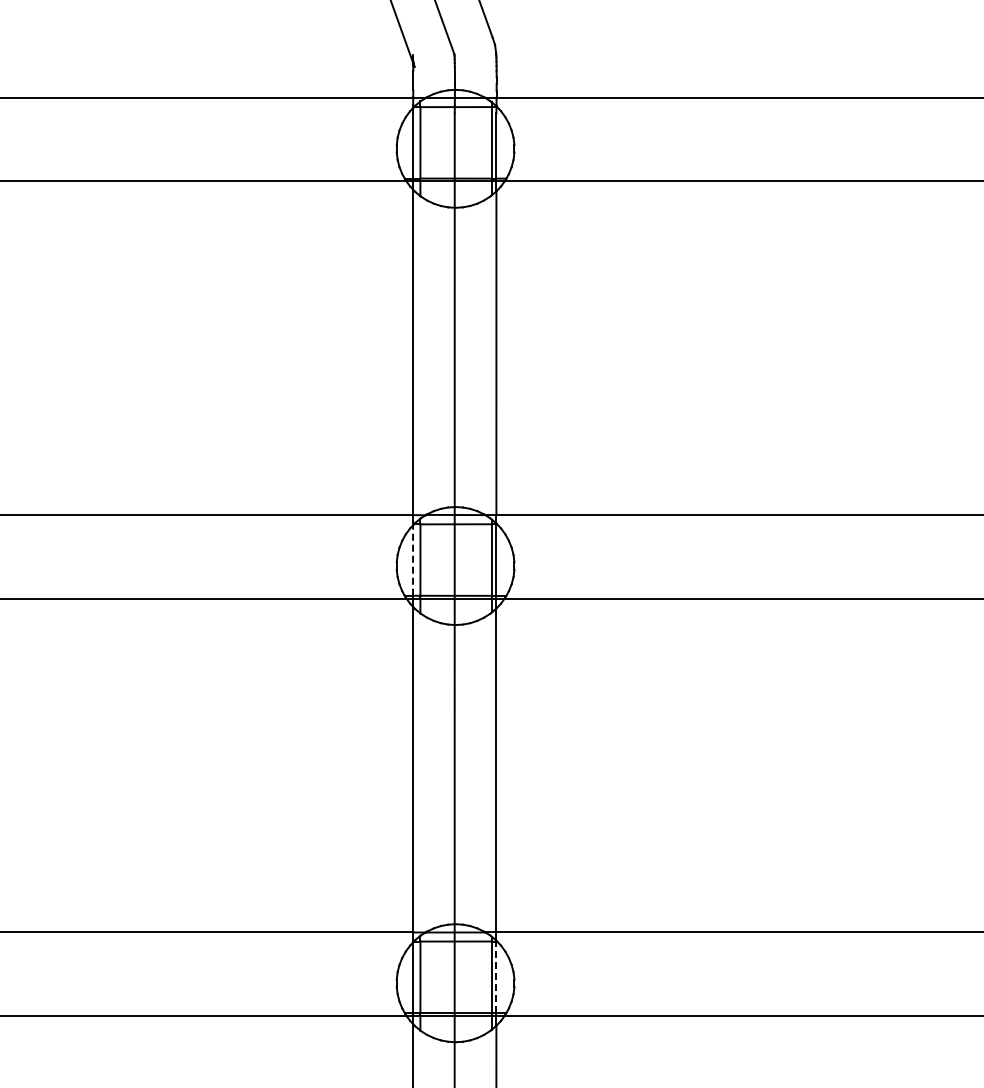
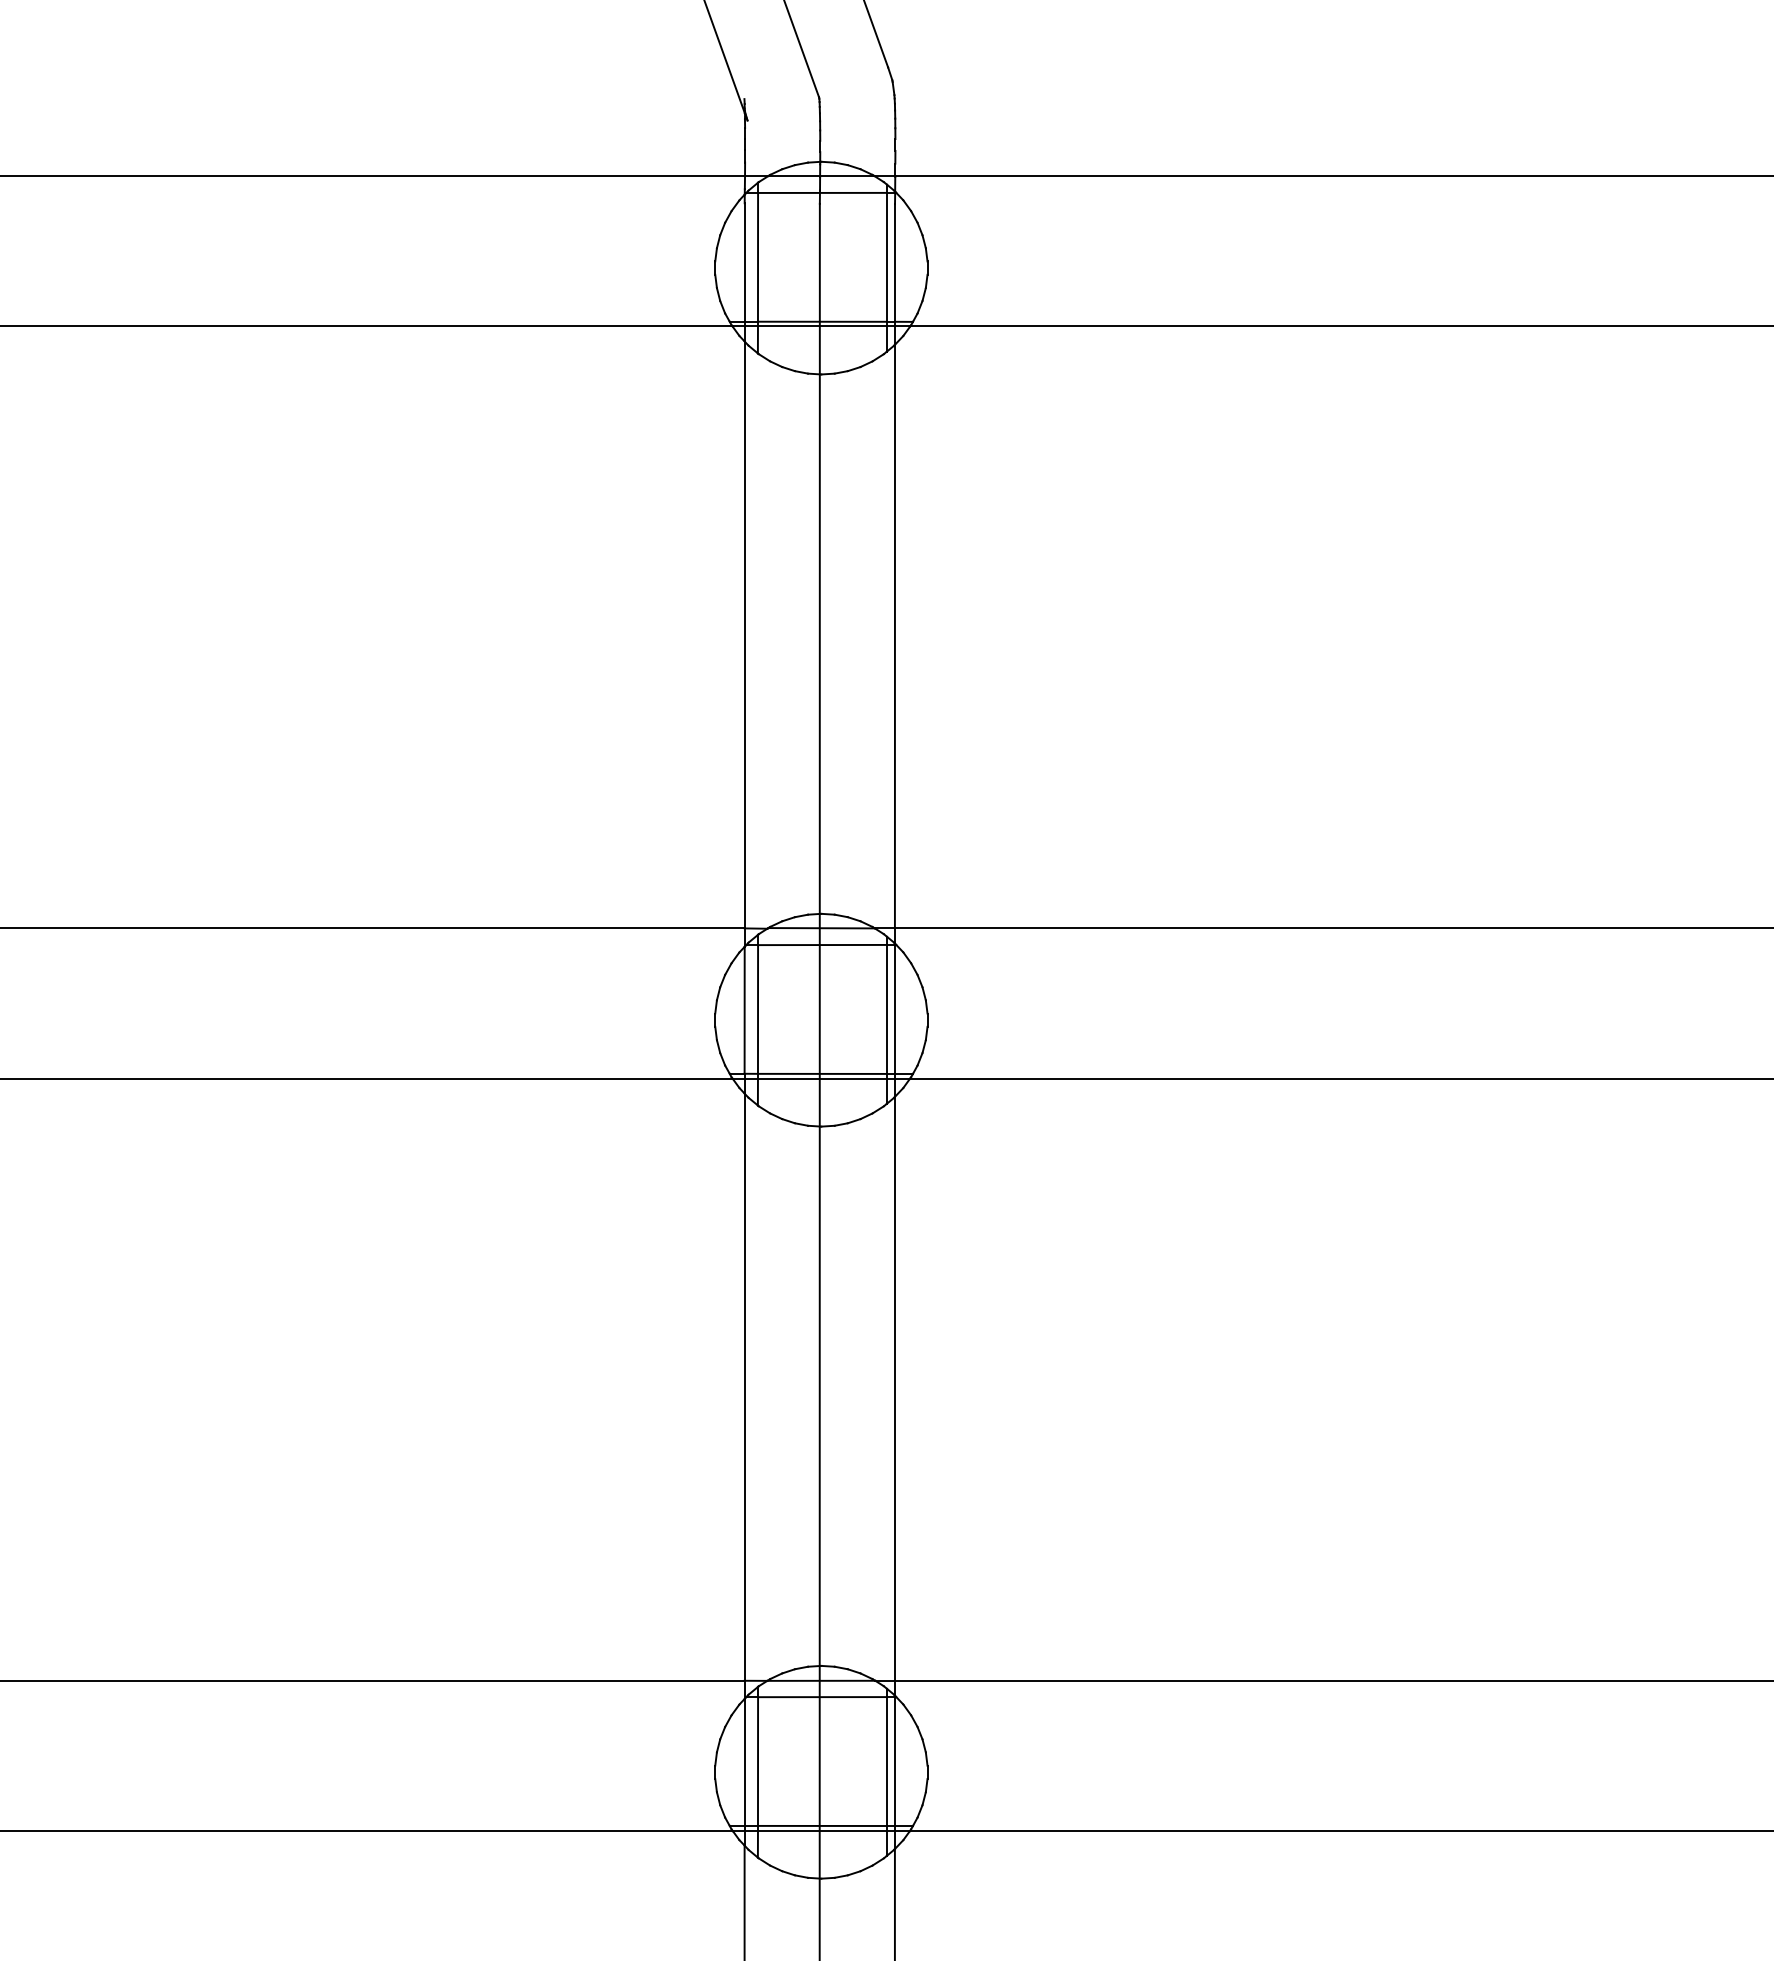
line: (413, 560) -> (745, 1010), dashed -> solid
line: (496, 977) -> (895, 1761), dashed -> solid

